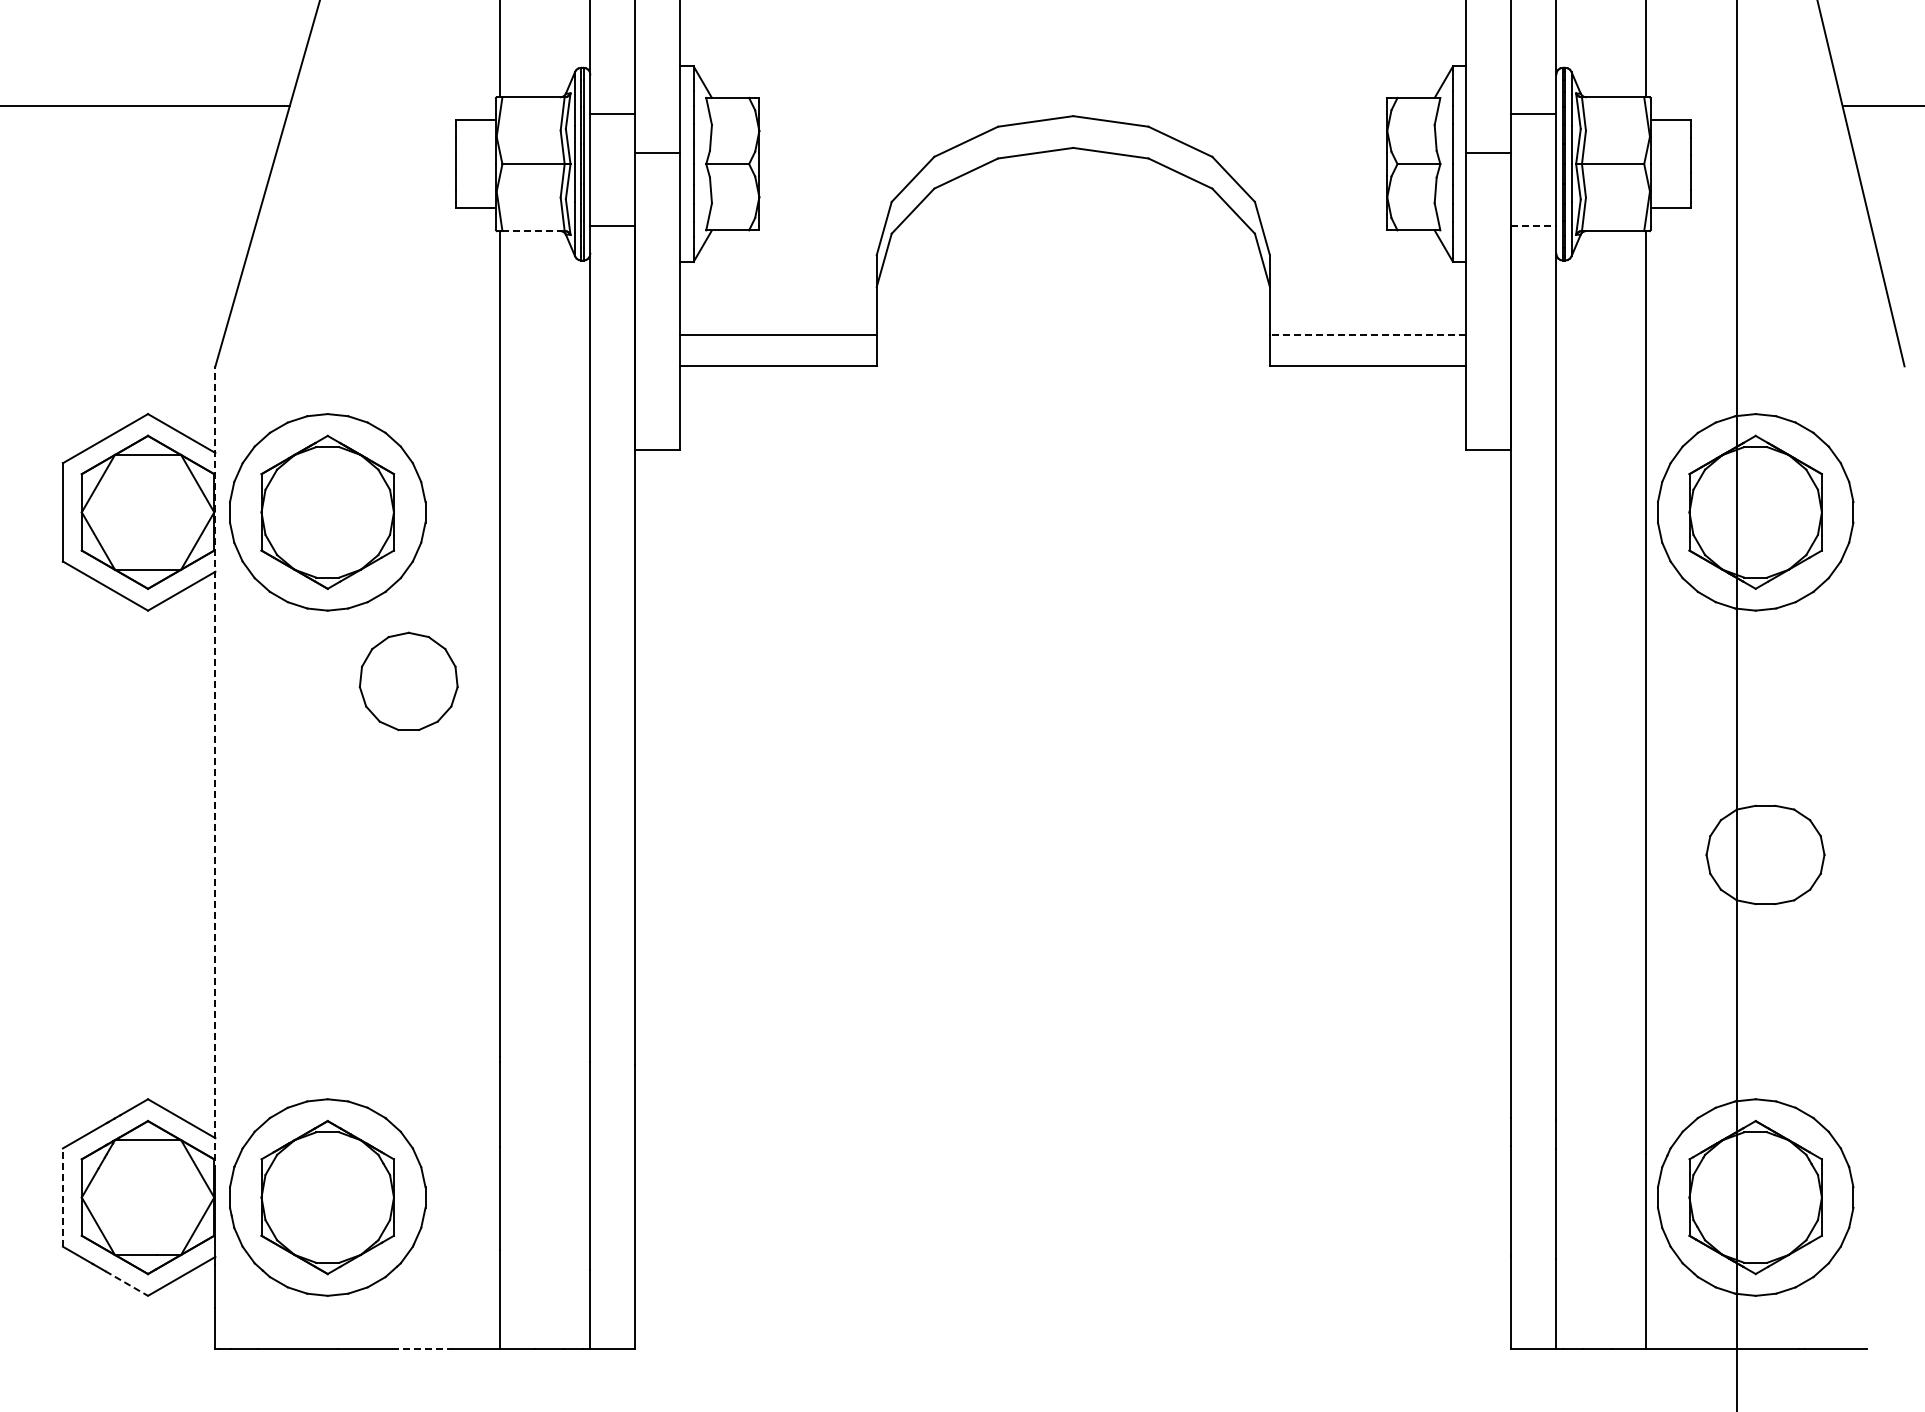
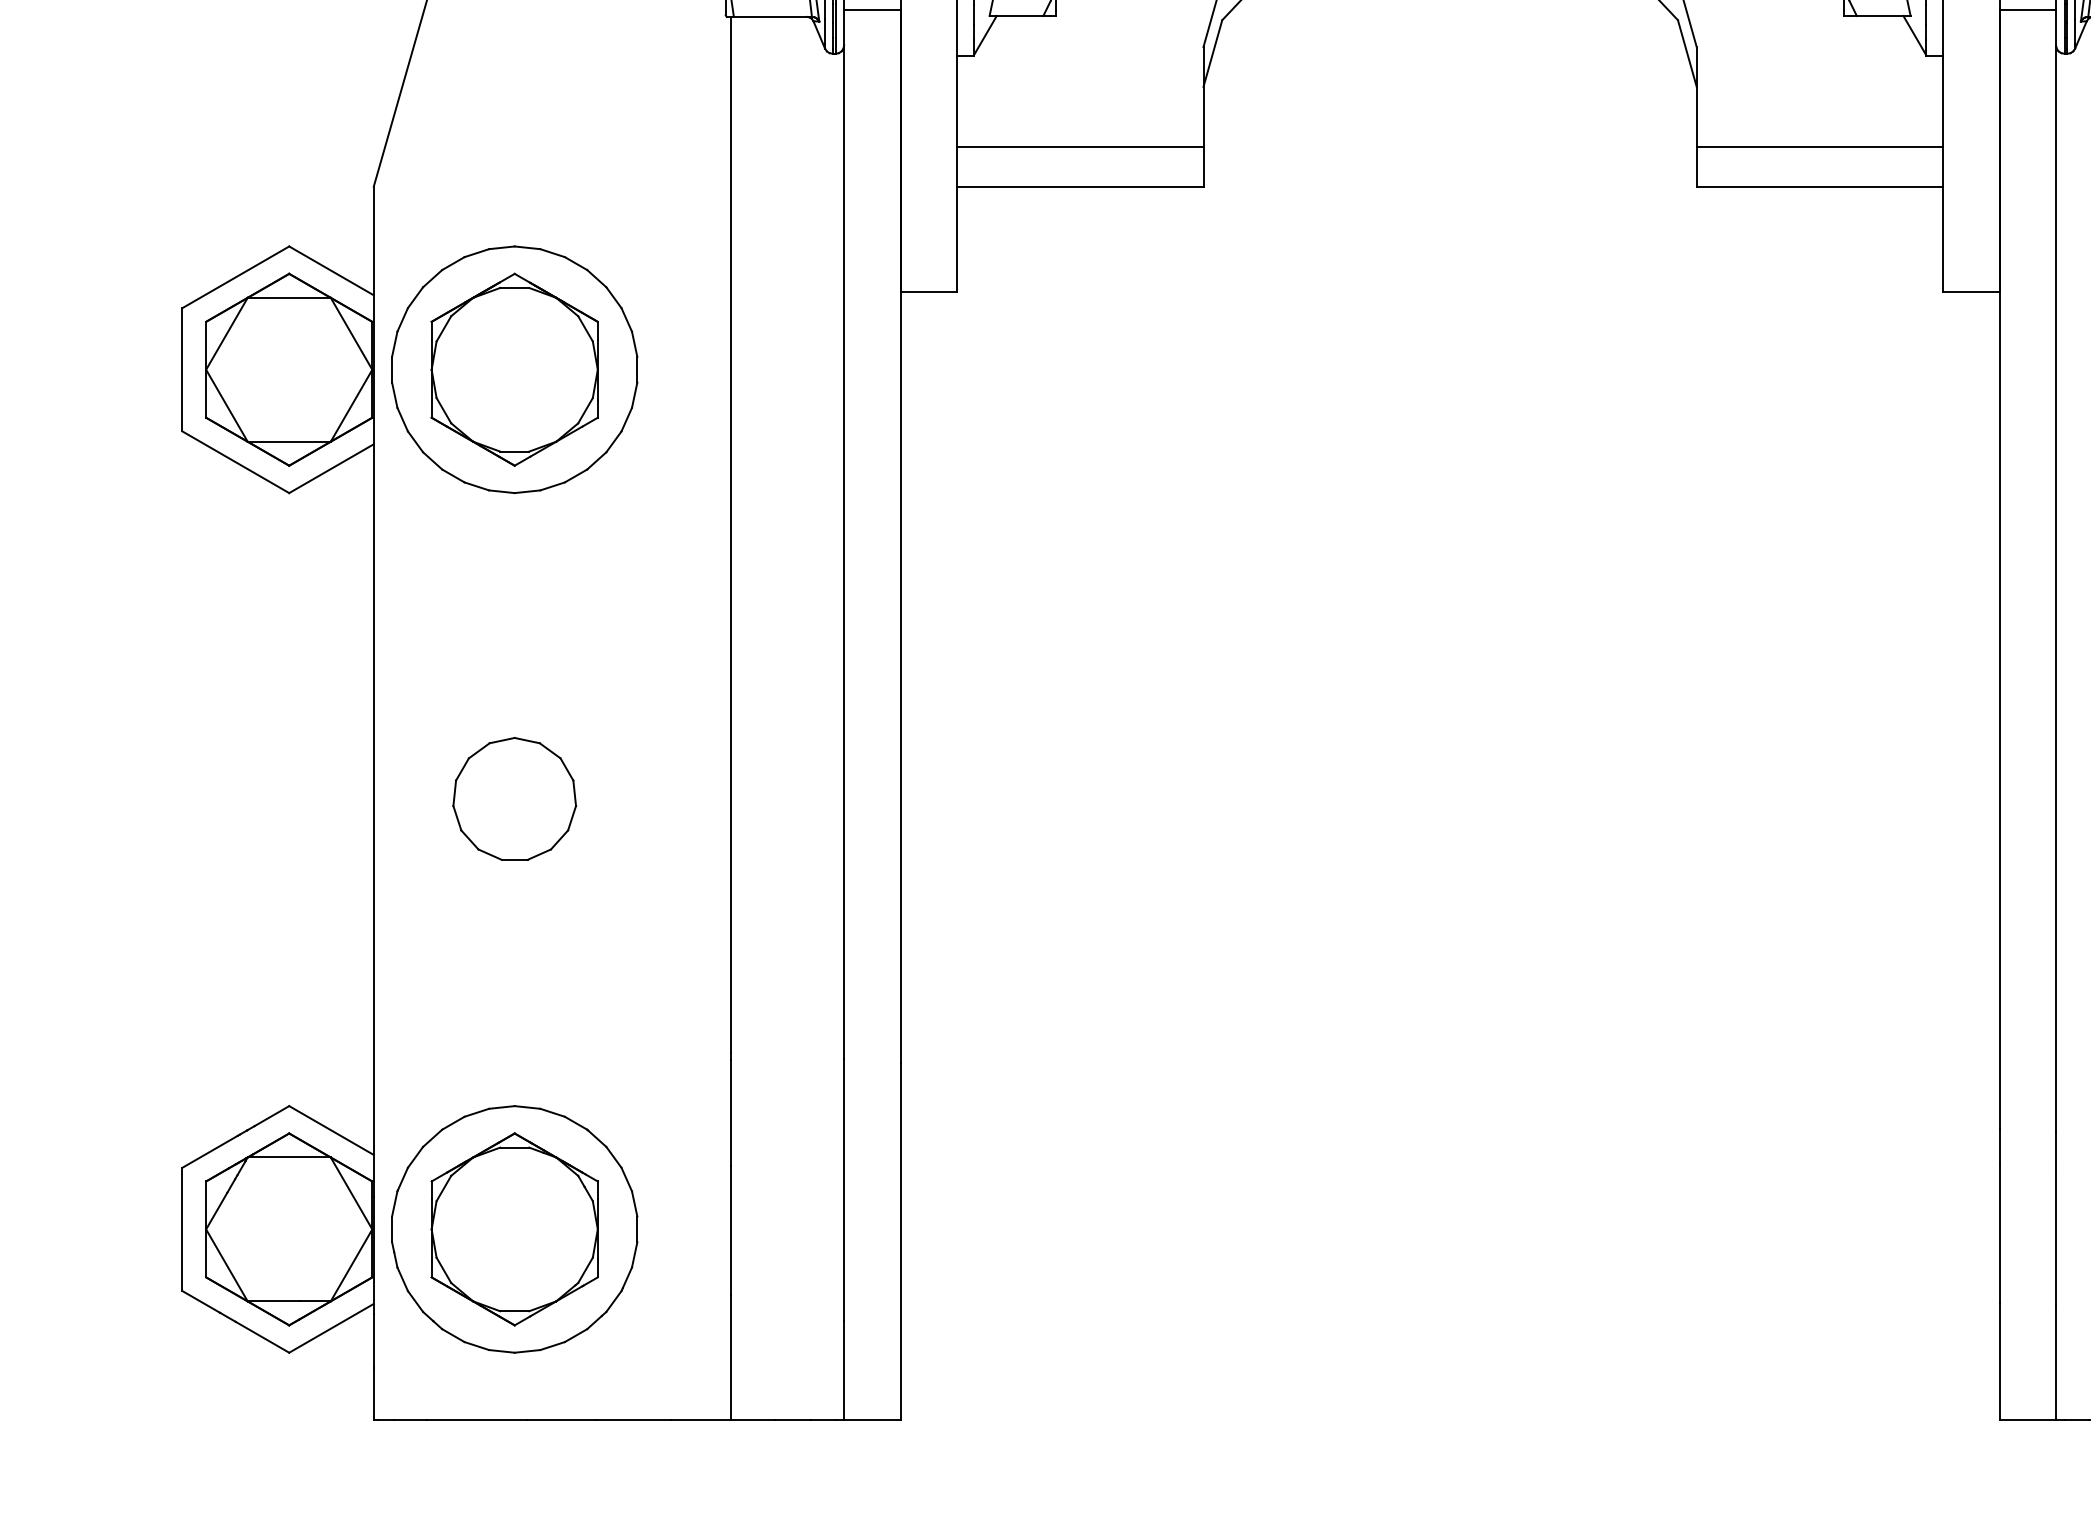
line: (1534, 225) -> (2028, 9), dashed -> solid
line: (534, 231) -> (774, 17), dashed -> solid
line: (1367, 334) -> (1819, 146), dashed -> solid
part: (408, 680) -> (514, 797), moved
line: (215, 769) -> (373, 692), dashed -> solid
line: (62, 1197) -> (181, 1229), dashed -> solid
line: (126, 1283) -> (262, 1337), dashed -> solid
line: (422, 1349) -> (633, 1420), dashed -> solid

